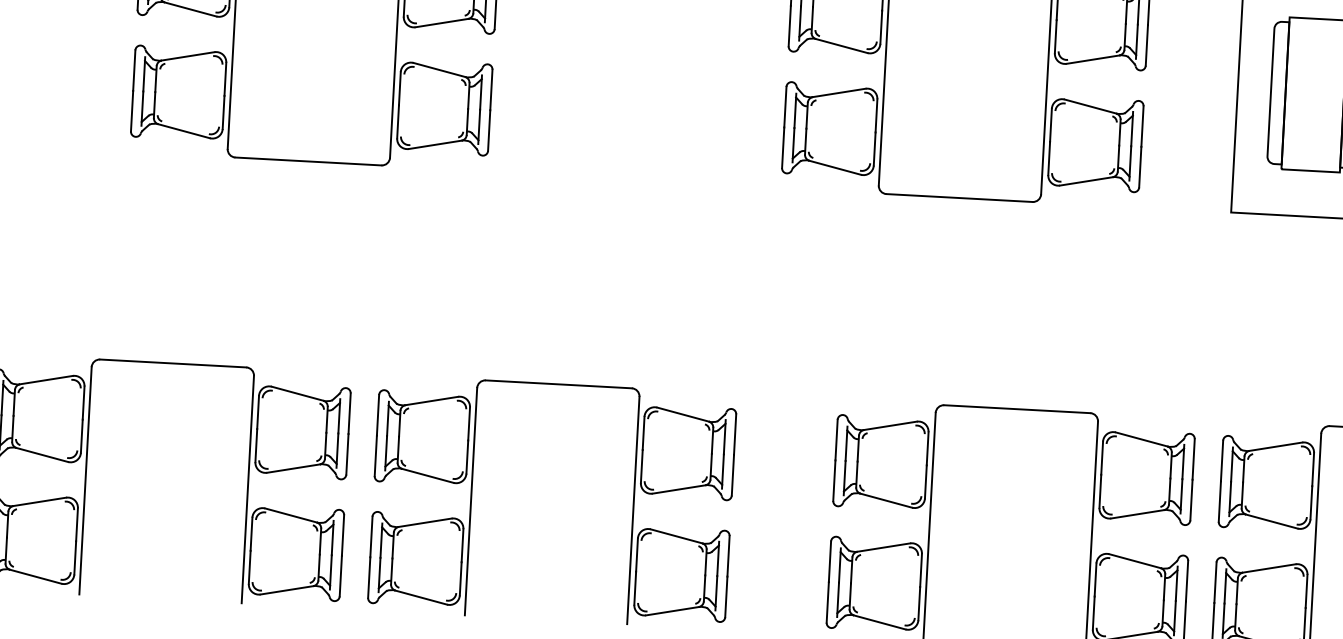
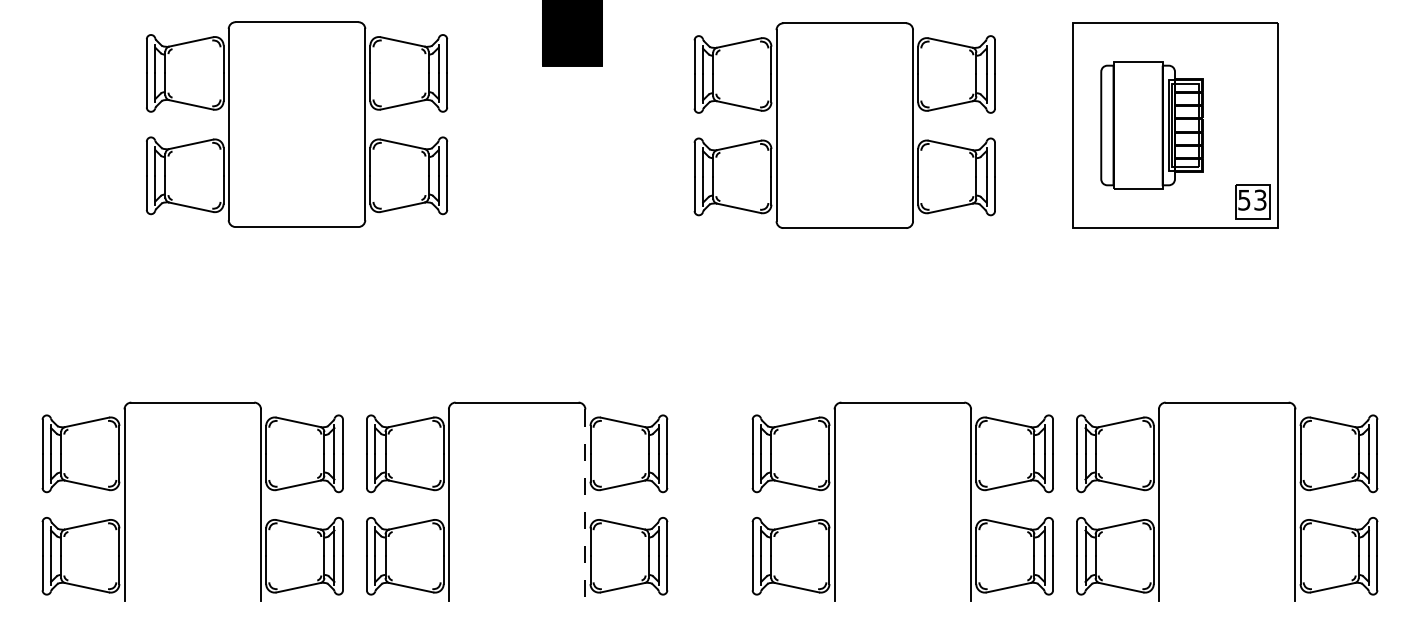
line: (633, 511) -> (585, 505), solid -> dashed

